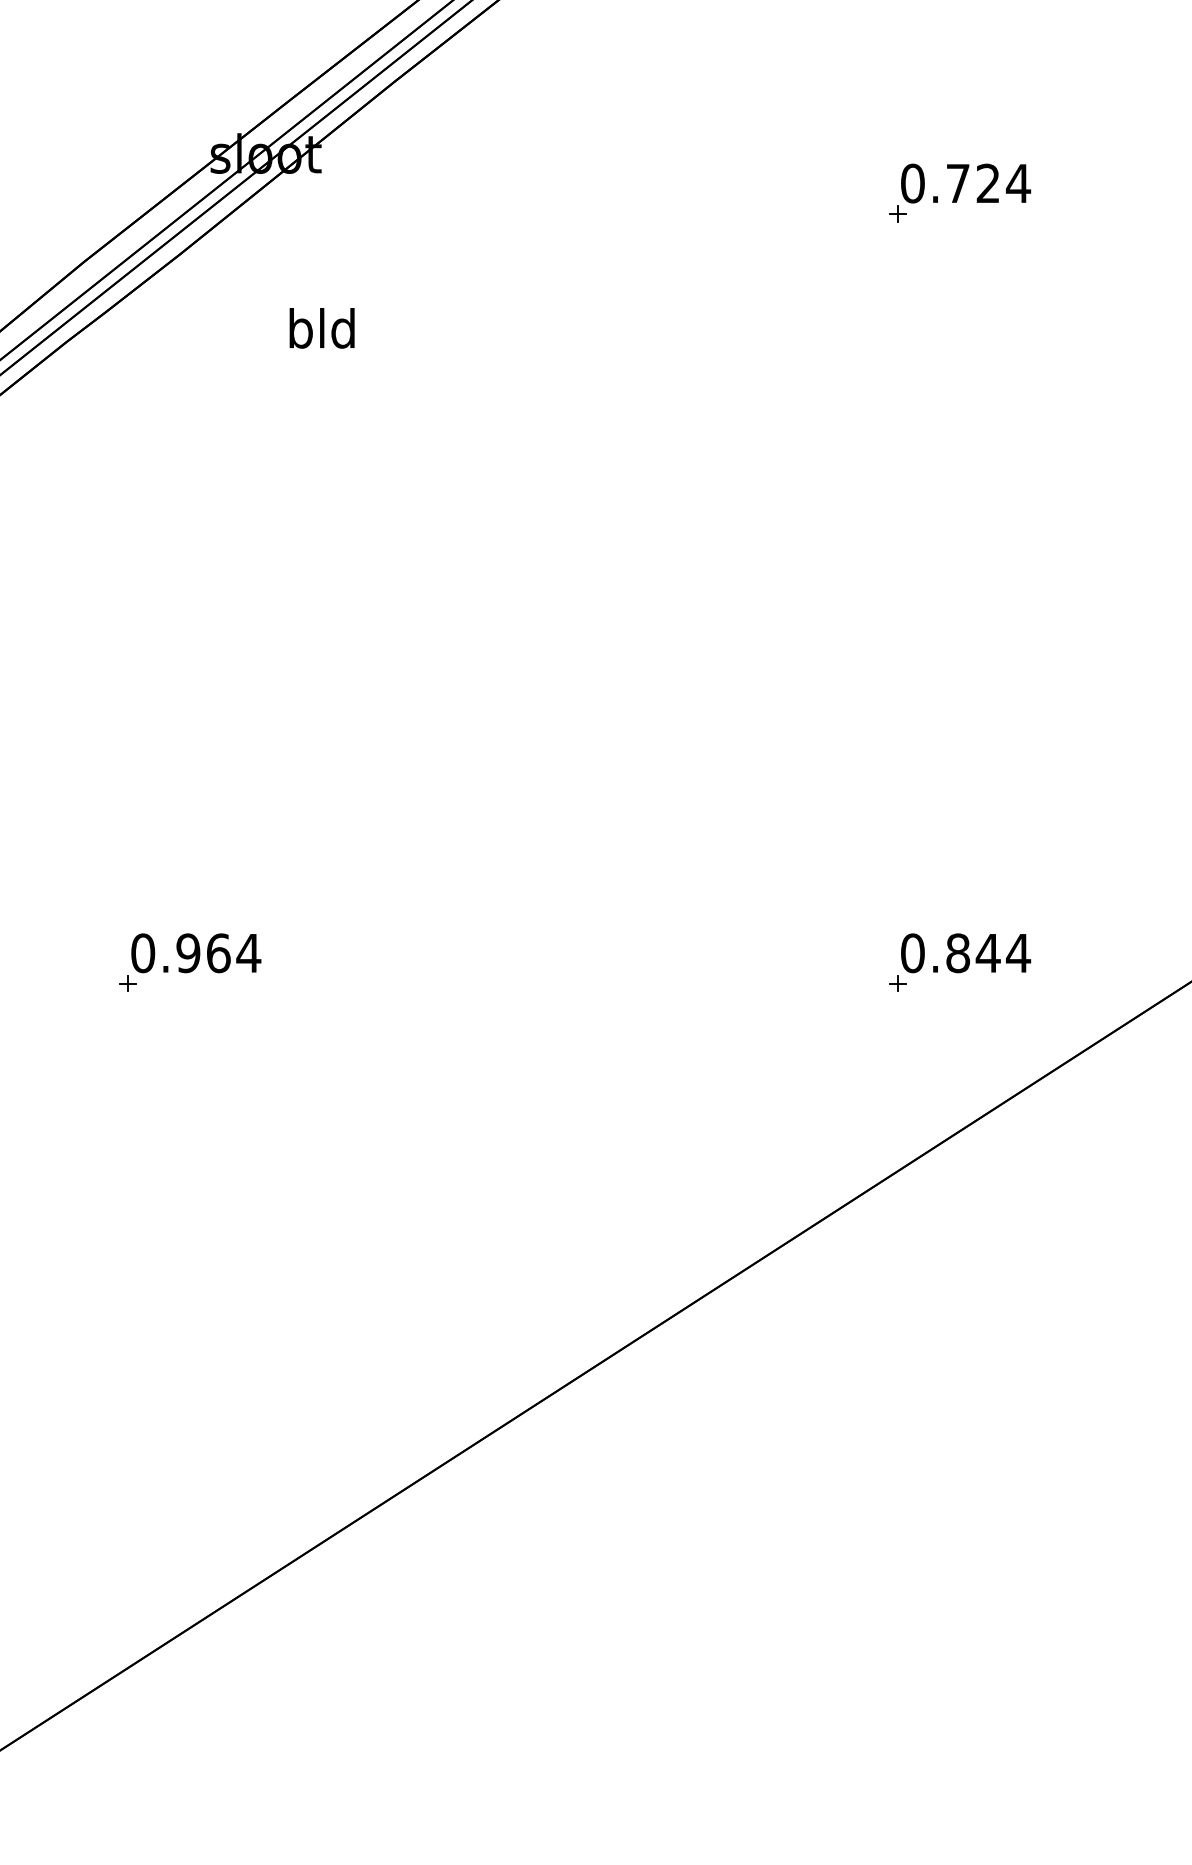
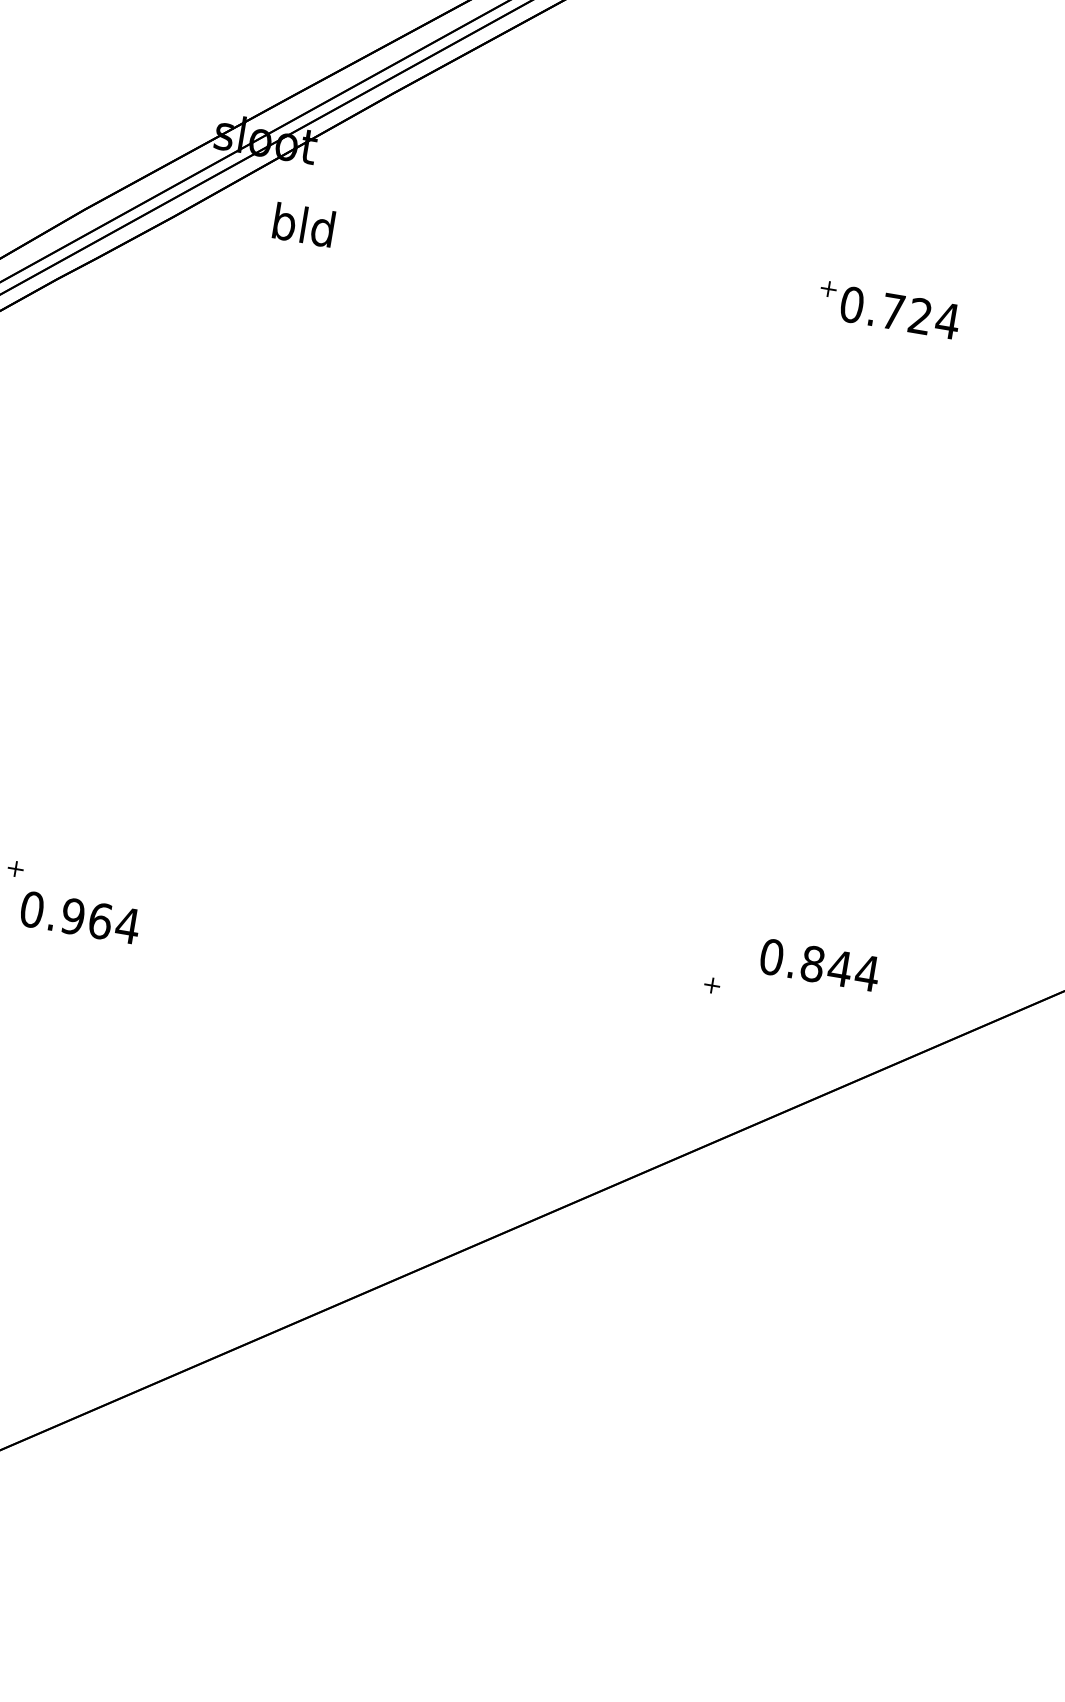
text: (966, 183) -> (900, 312), moved
text: (321, 328) -> (303, 225), moved
text: (196, 953) -> (80, 917), moved
text: (966, 953) -> (820, 965), moved

